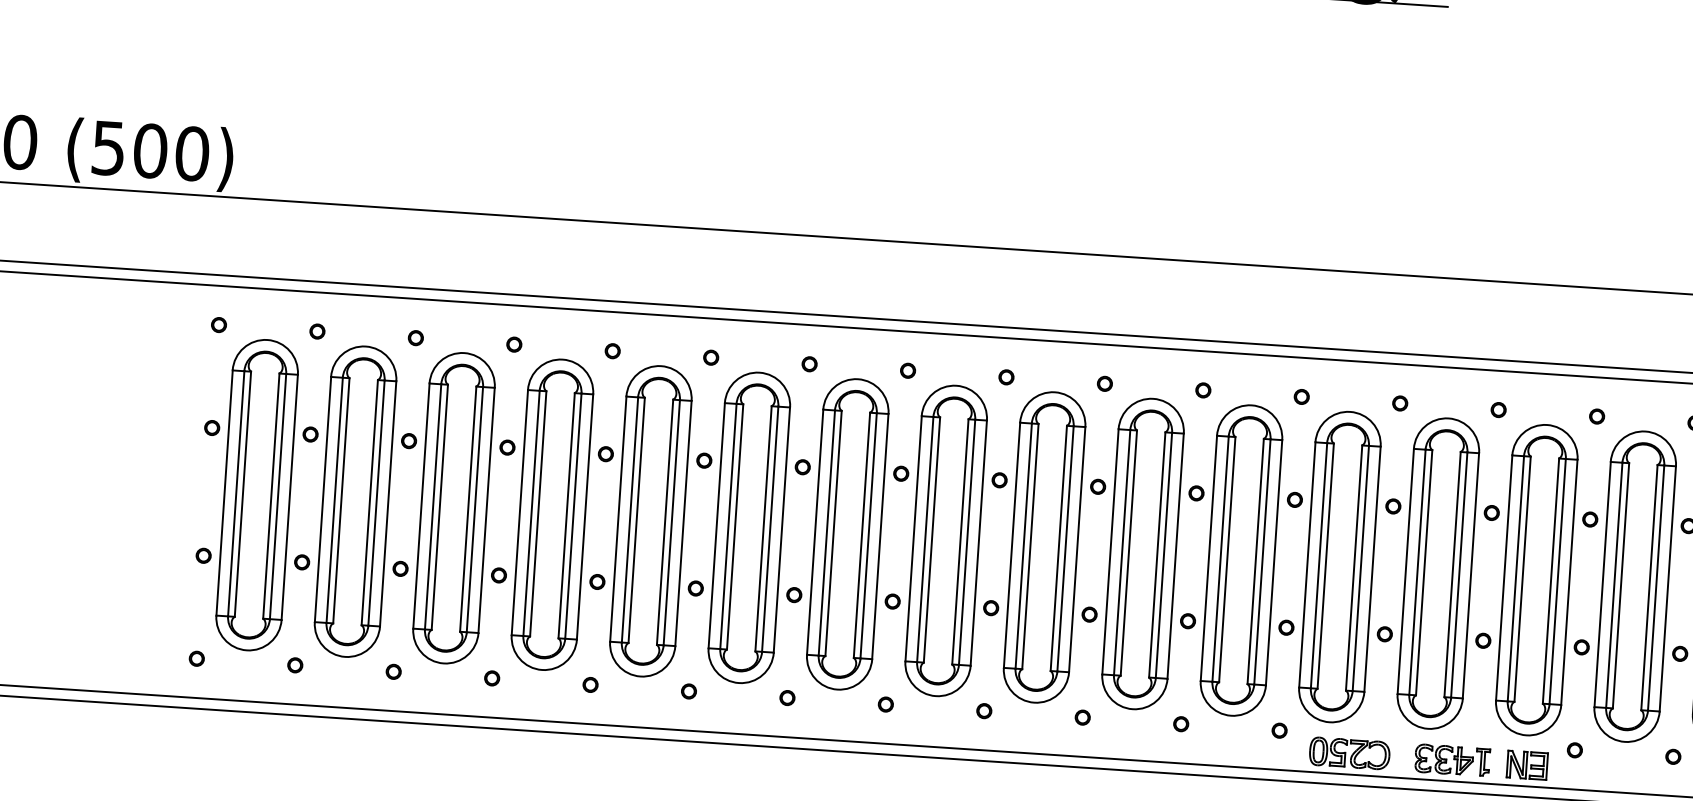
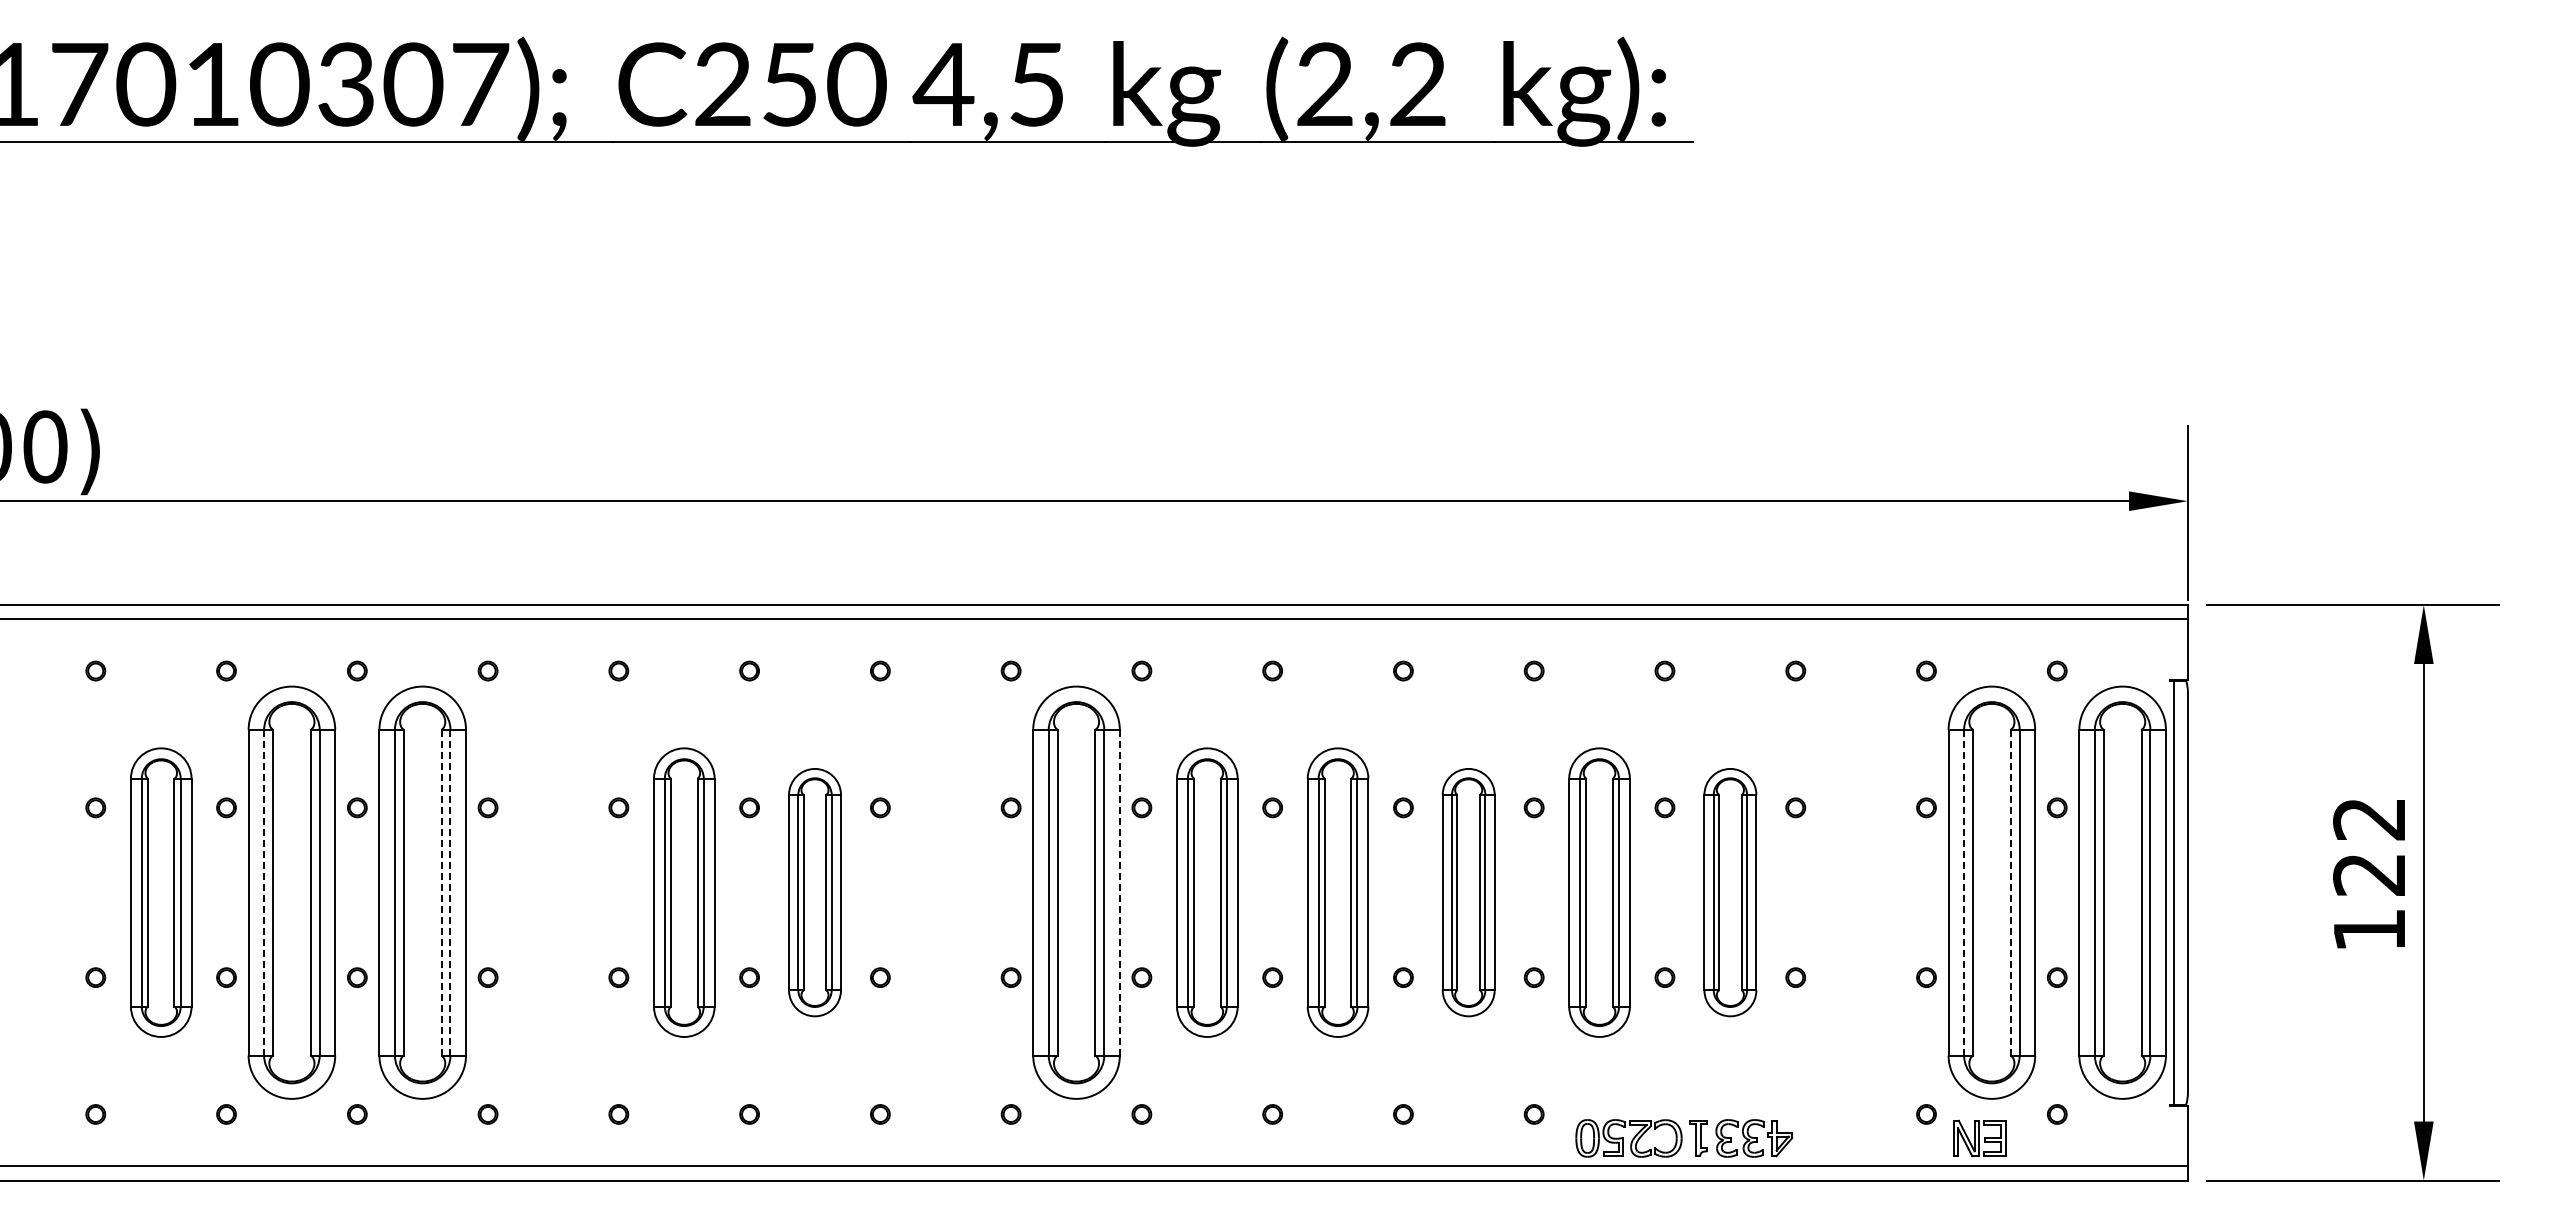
part: (257, 495) -> (161, 892), size x0.7
line: (334, 500) -> (264, 892), solid -> dashed
line: (468, 509) -> (441, 892), solid -> dashed
line: (474, 509) -> (450, 892), solid -> dashed
part: (552, 514) -> (553, 892), removed
part: (651, 521) -> (684, 892), size x0.7
part: (748, 527) -> (814, 892), size x0.6
part: (847, 534) -> (945, 892), removed
line: (978, 542) -> (1119, 892), solid -> dashed
part: (1044, 547) -> (1207, 892), size x0.7
part: (1142, 553) -> (1337, 892), size x0.7
part: (1241, 560) -> (1468, 892), size x0.6
part: (1339, 566) -> (1599, 892), size x0.7
part: (1438, 573) -> (1730, 892), size x0.6
part: (1537, 580) -> (1861, 892), removed
line: (1614, 585) -> (1964, 892), solid -> dashed
line: (1649, 587) -> (2010, 892), solid -> dashed
part: (1482, 762) -> (1698, 1138), moved
part: (1527, 765) -> (1979, 1138), moved

